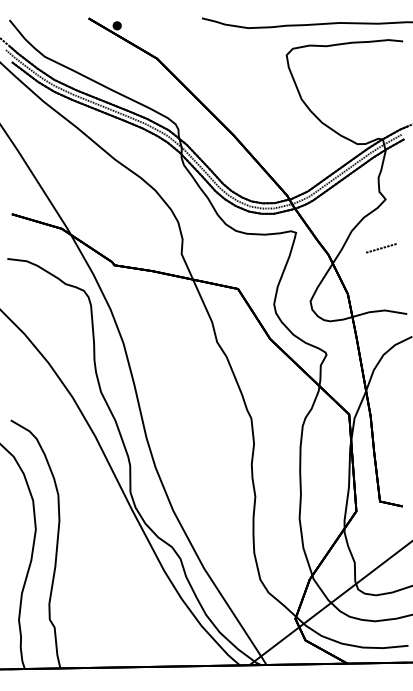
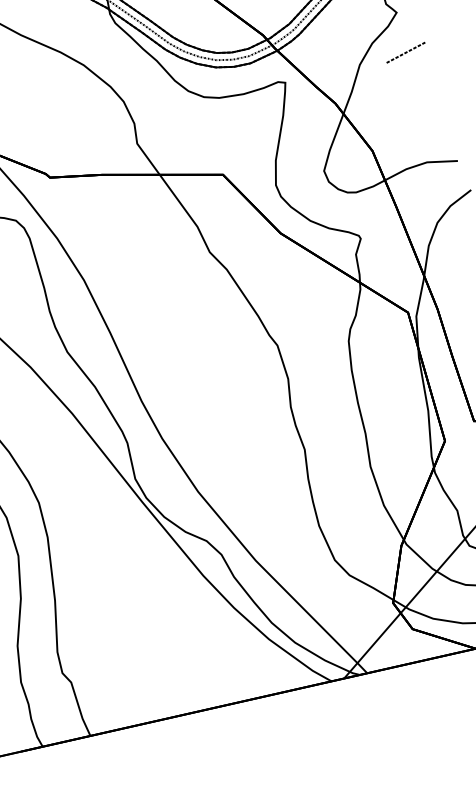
line: (381, 248) -> (406, 52), moved

